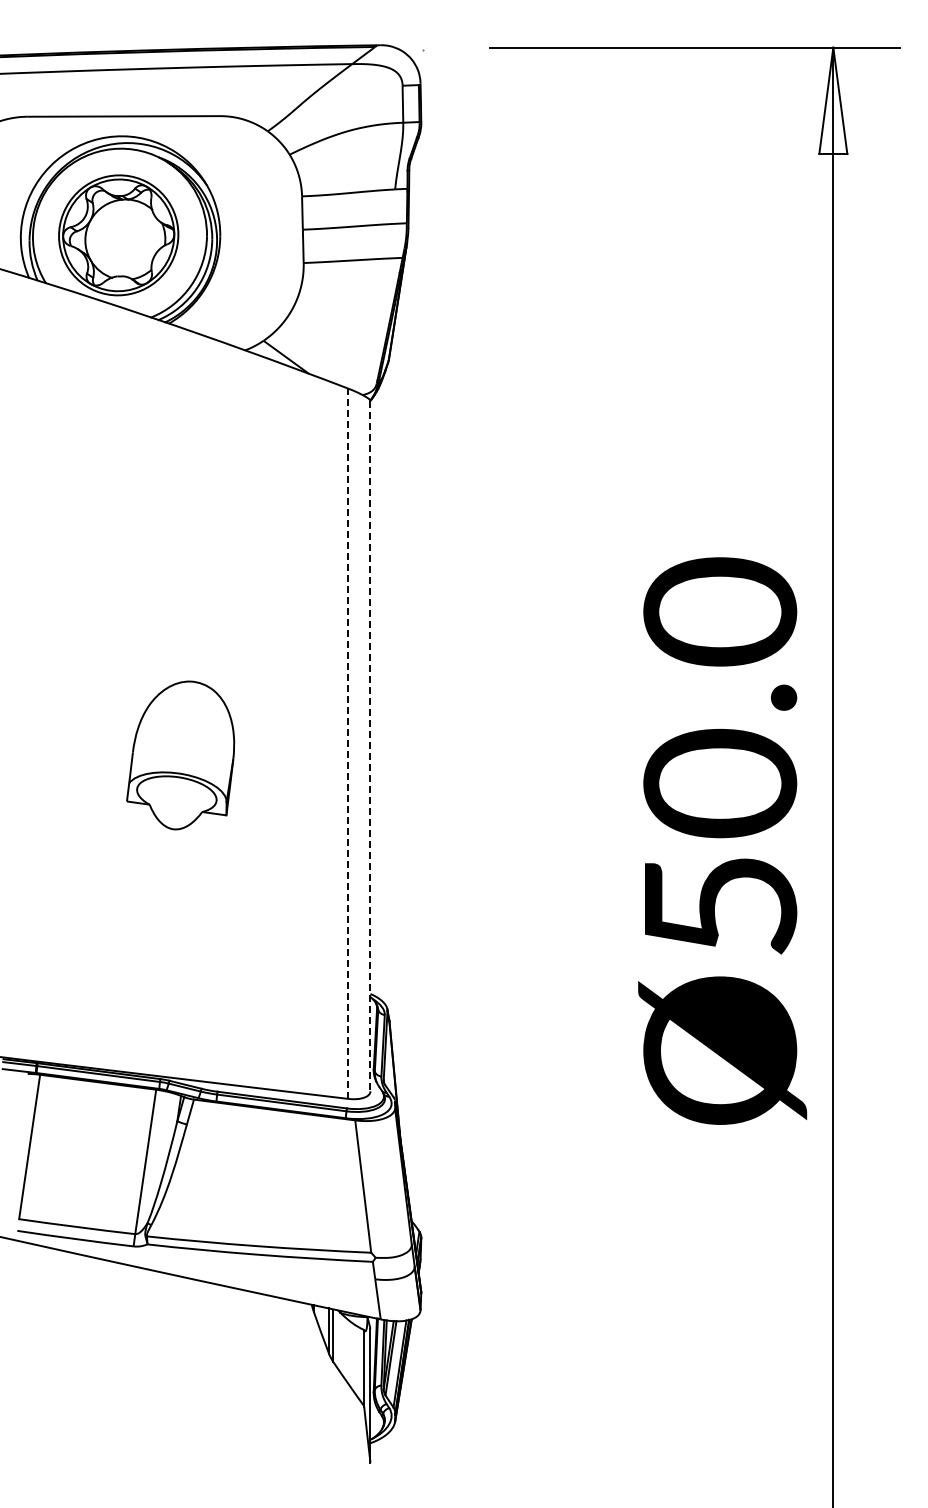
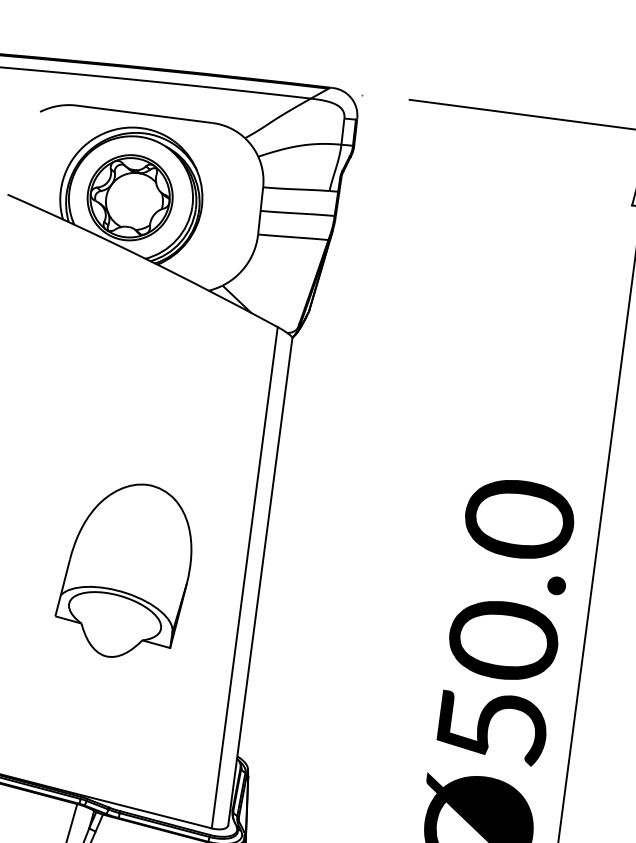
line: (348, 743) -> (245, 577), dashed -> solid
line: (370, 746) -> (260, 581), dashed -> solid
part: (180, 755) -> (125, 570), size x1.67

